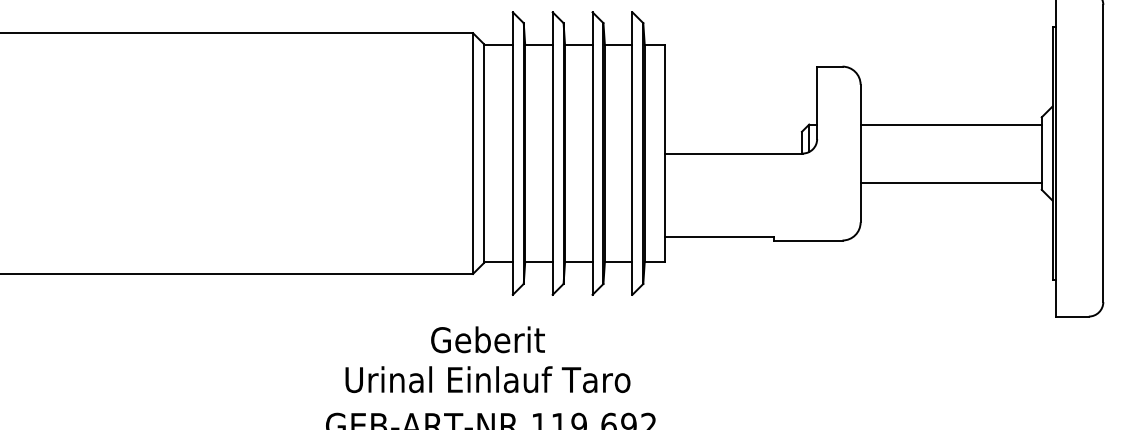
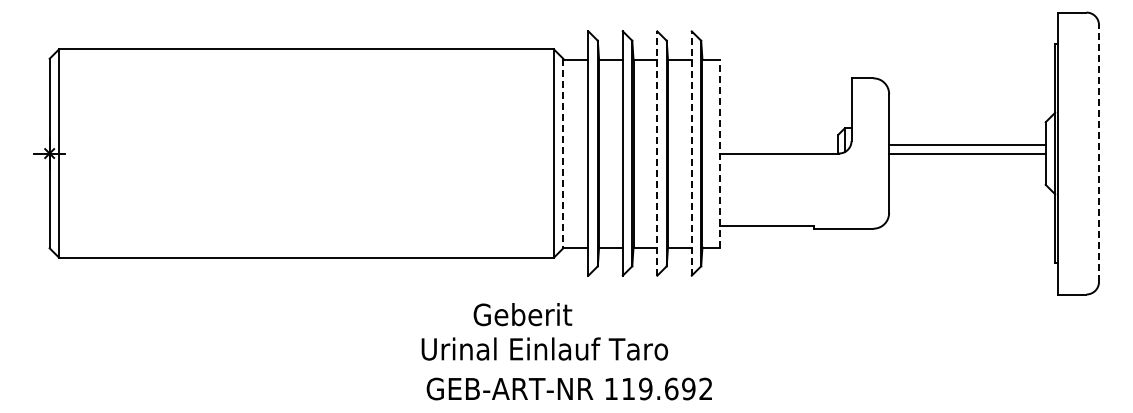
line: (951, 124) -> (967, 145), moved
line: (484, 153) -> (563, 153), solid -> dashed
line: (592, 153) -> (657, 153), solid -> dashed
line: (632, 153) -> (691, 153), solid -> dashed
line: (664, 153) -> (719, 153), solid -> dashed
line: (1103, 153) -> (1099, 153), solid -> dashed
line: (951, 182) -> (967, 153), moved
text: (487, 339) -> (522, 314), moved
text: (487, 379) -> (544, 348), moved

